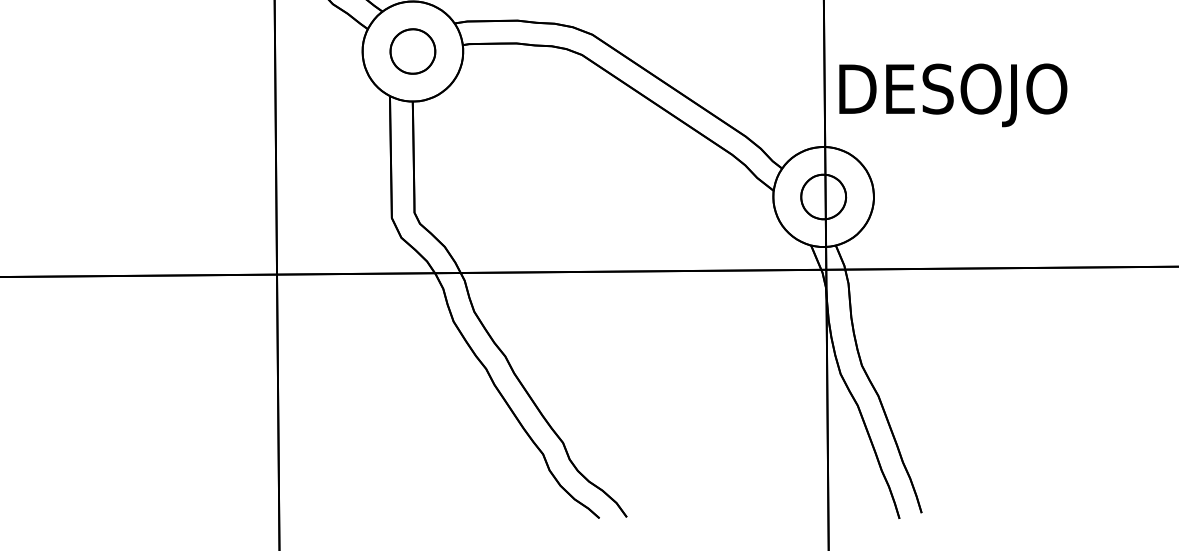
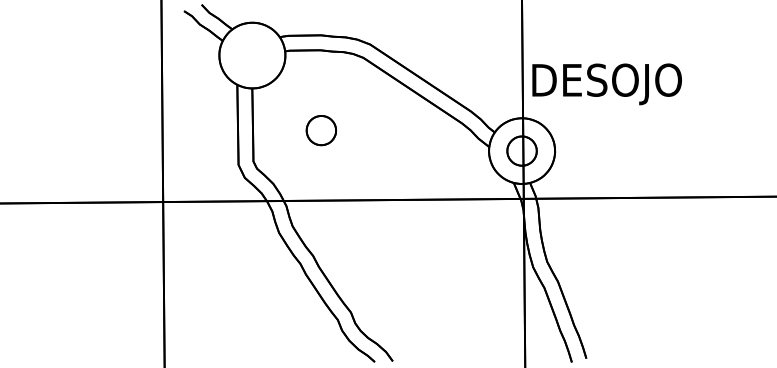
part: (411, 51) -> (320, 130), moved

